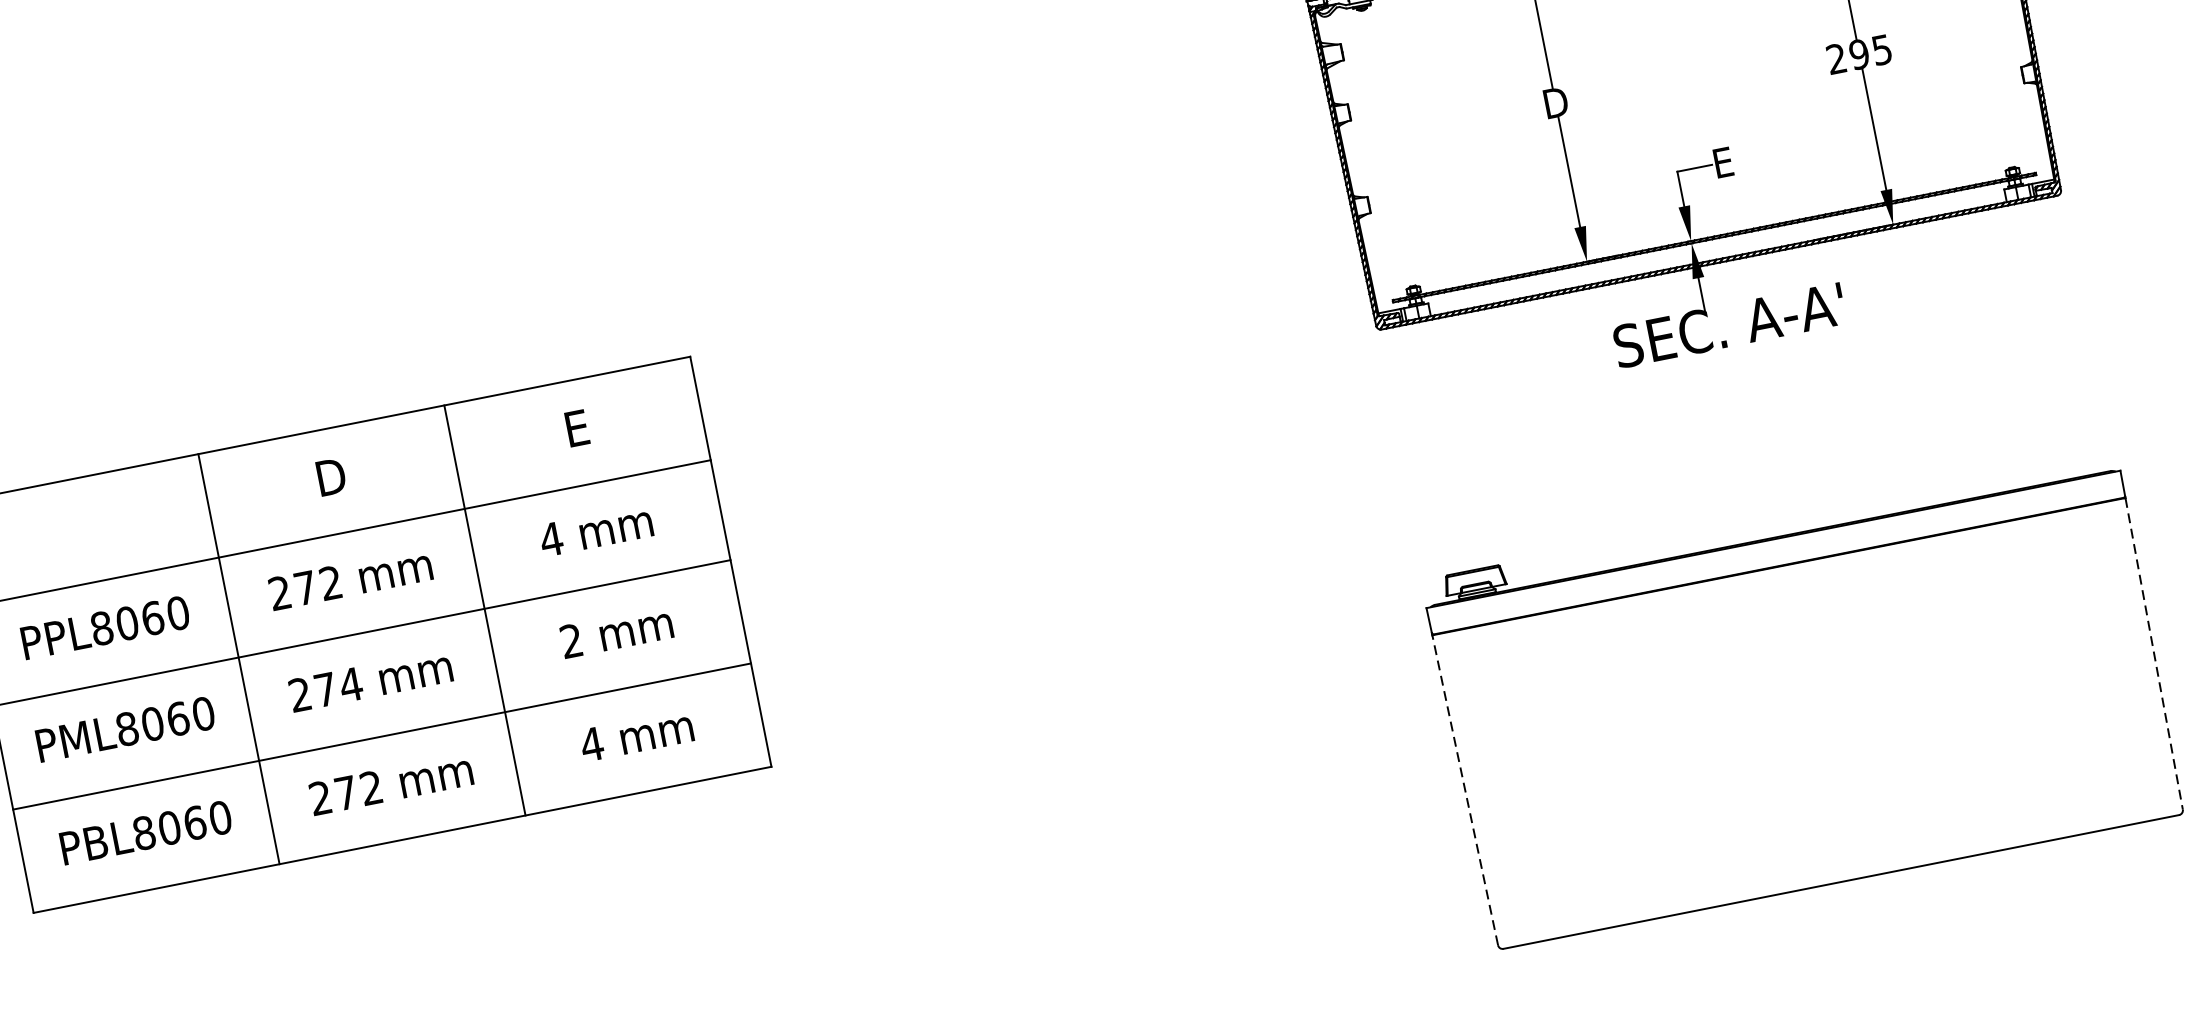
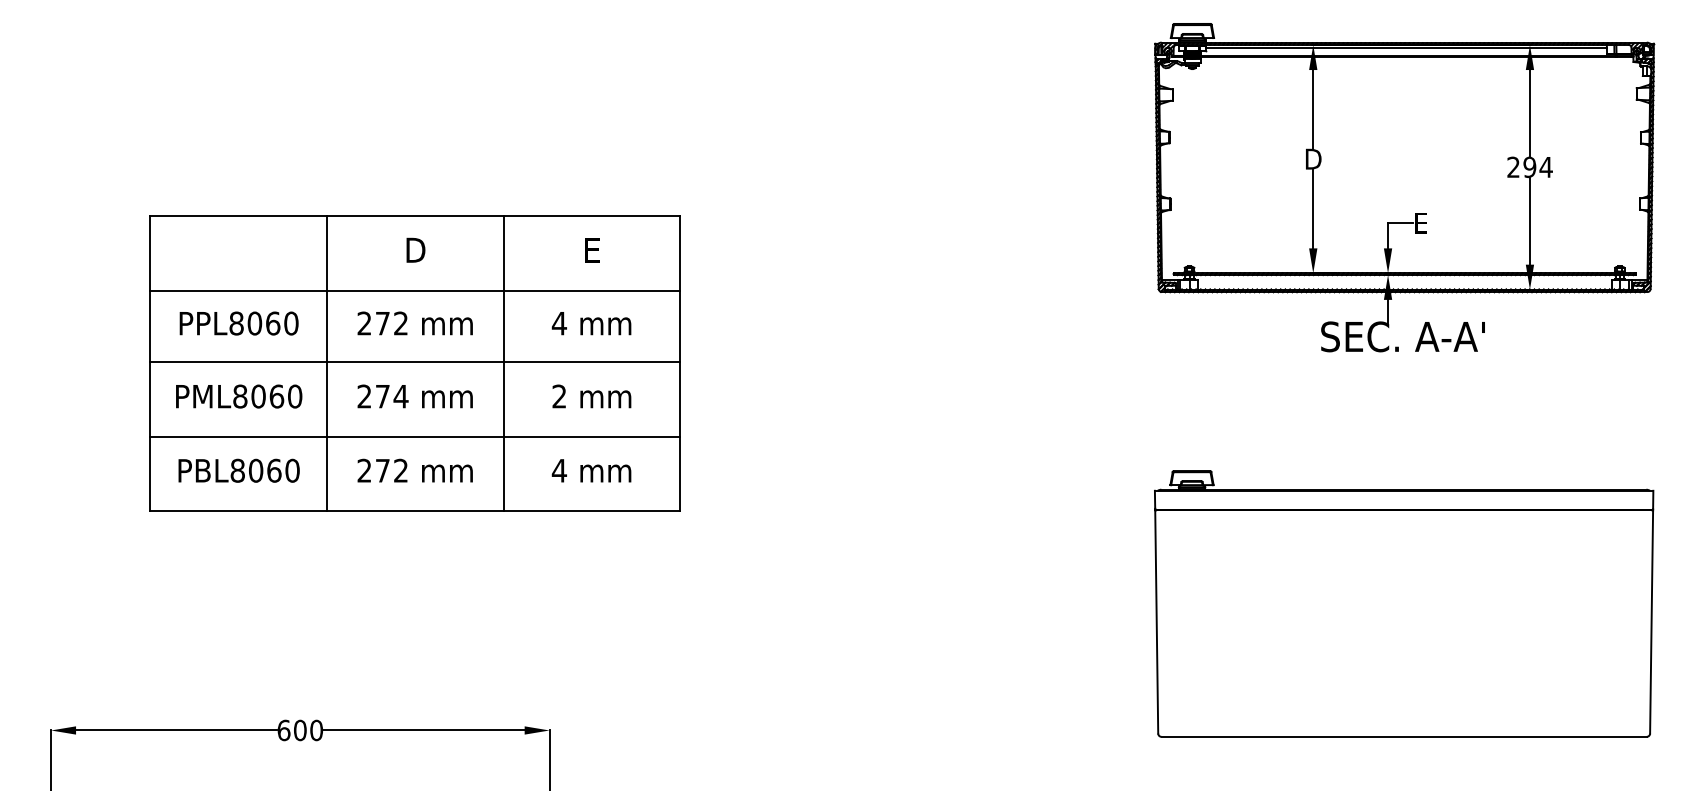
text: (1881, 50) -> (1545, 167), 295 -> 294
line: (2153, 653) -> (1651, 621), dashed -> solid
line: (1464, 789) -> (1156, 621), dashed -> solid

